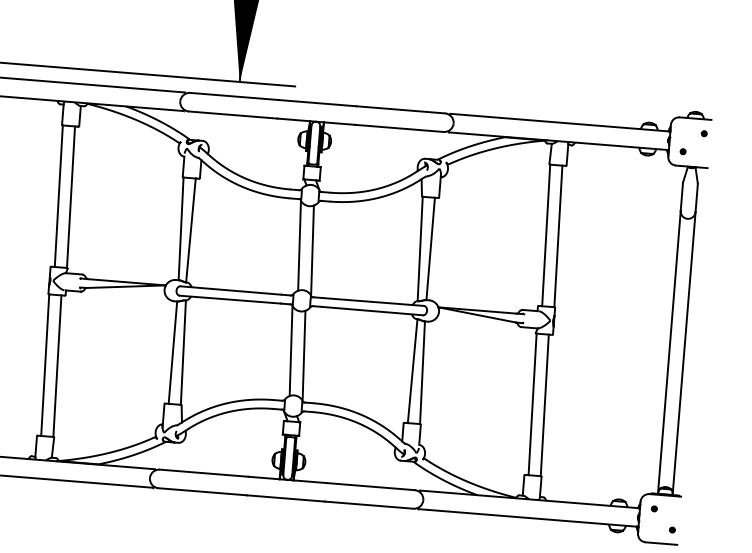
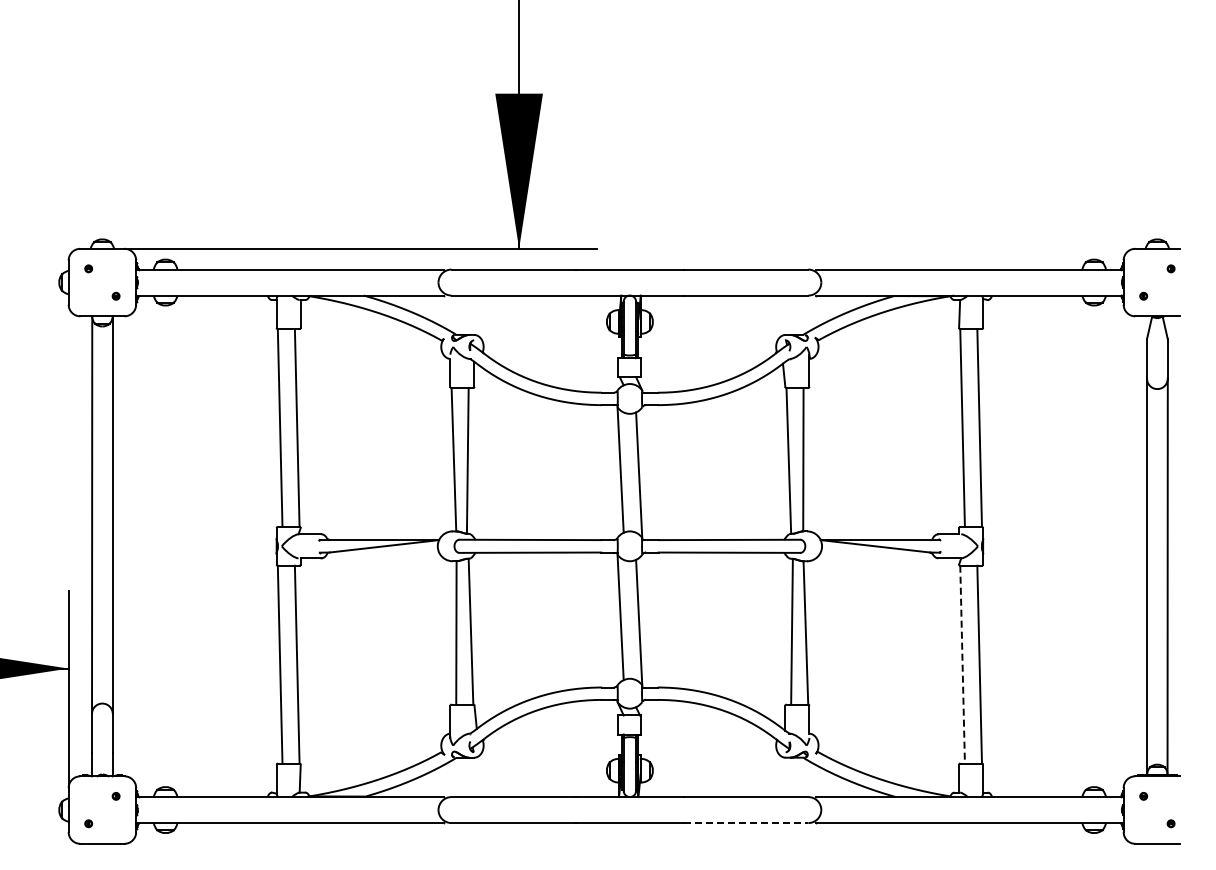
line: (532, 404) -> (962, 664), solid -> dashed
line: (369, 505) -> (746, 823), solid -> dashed

